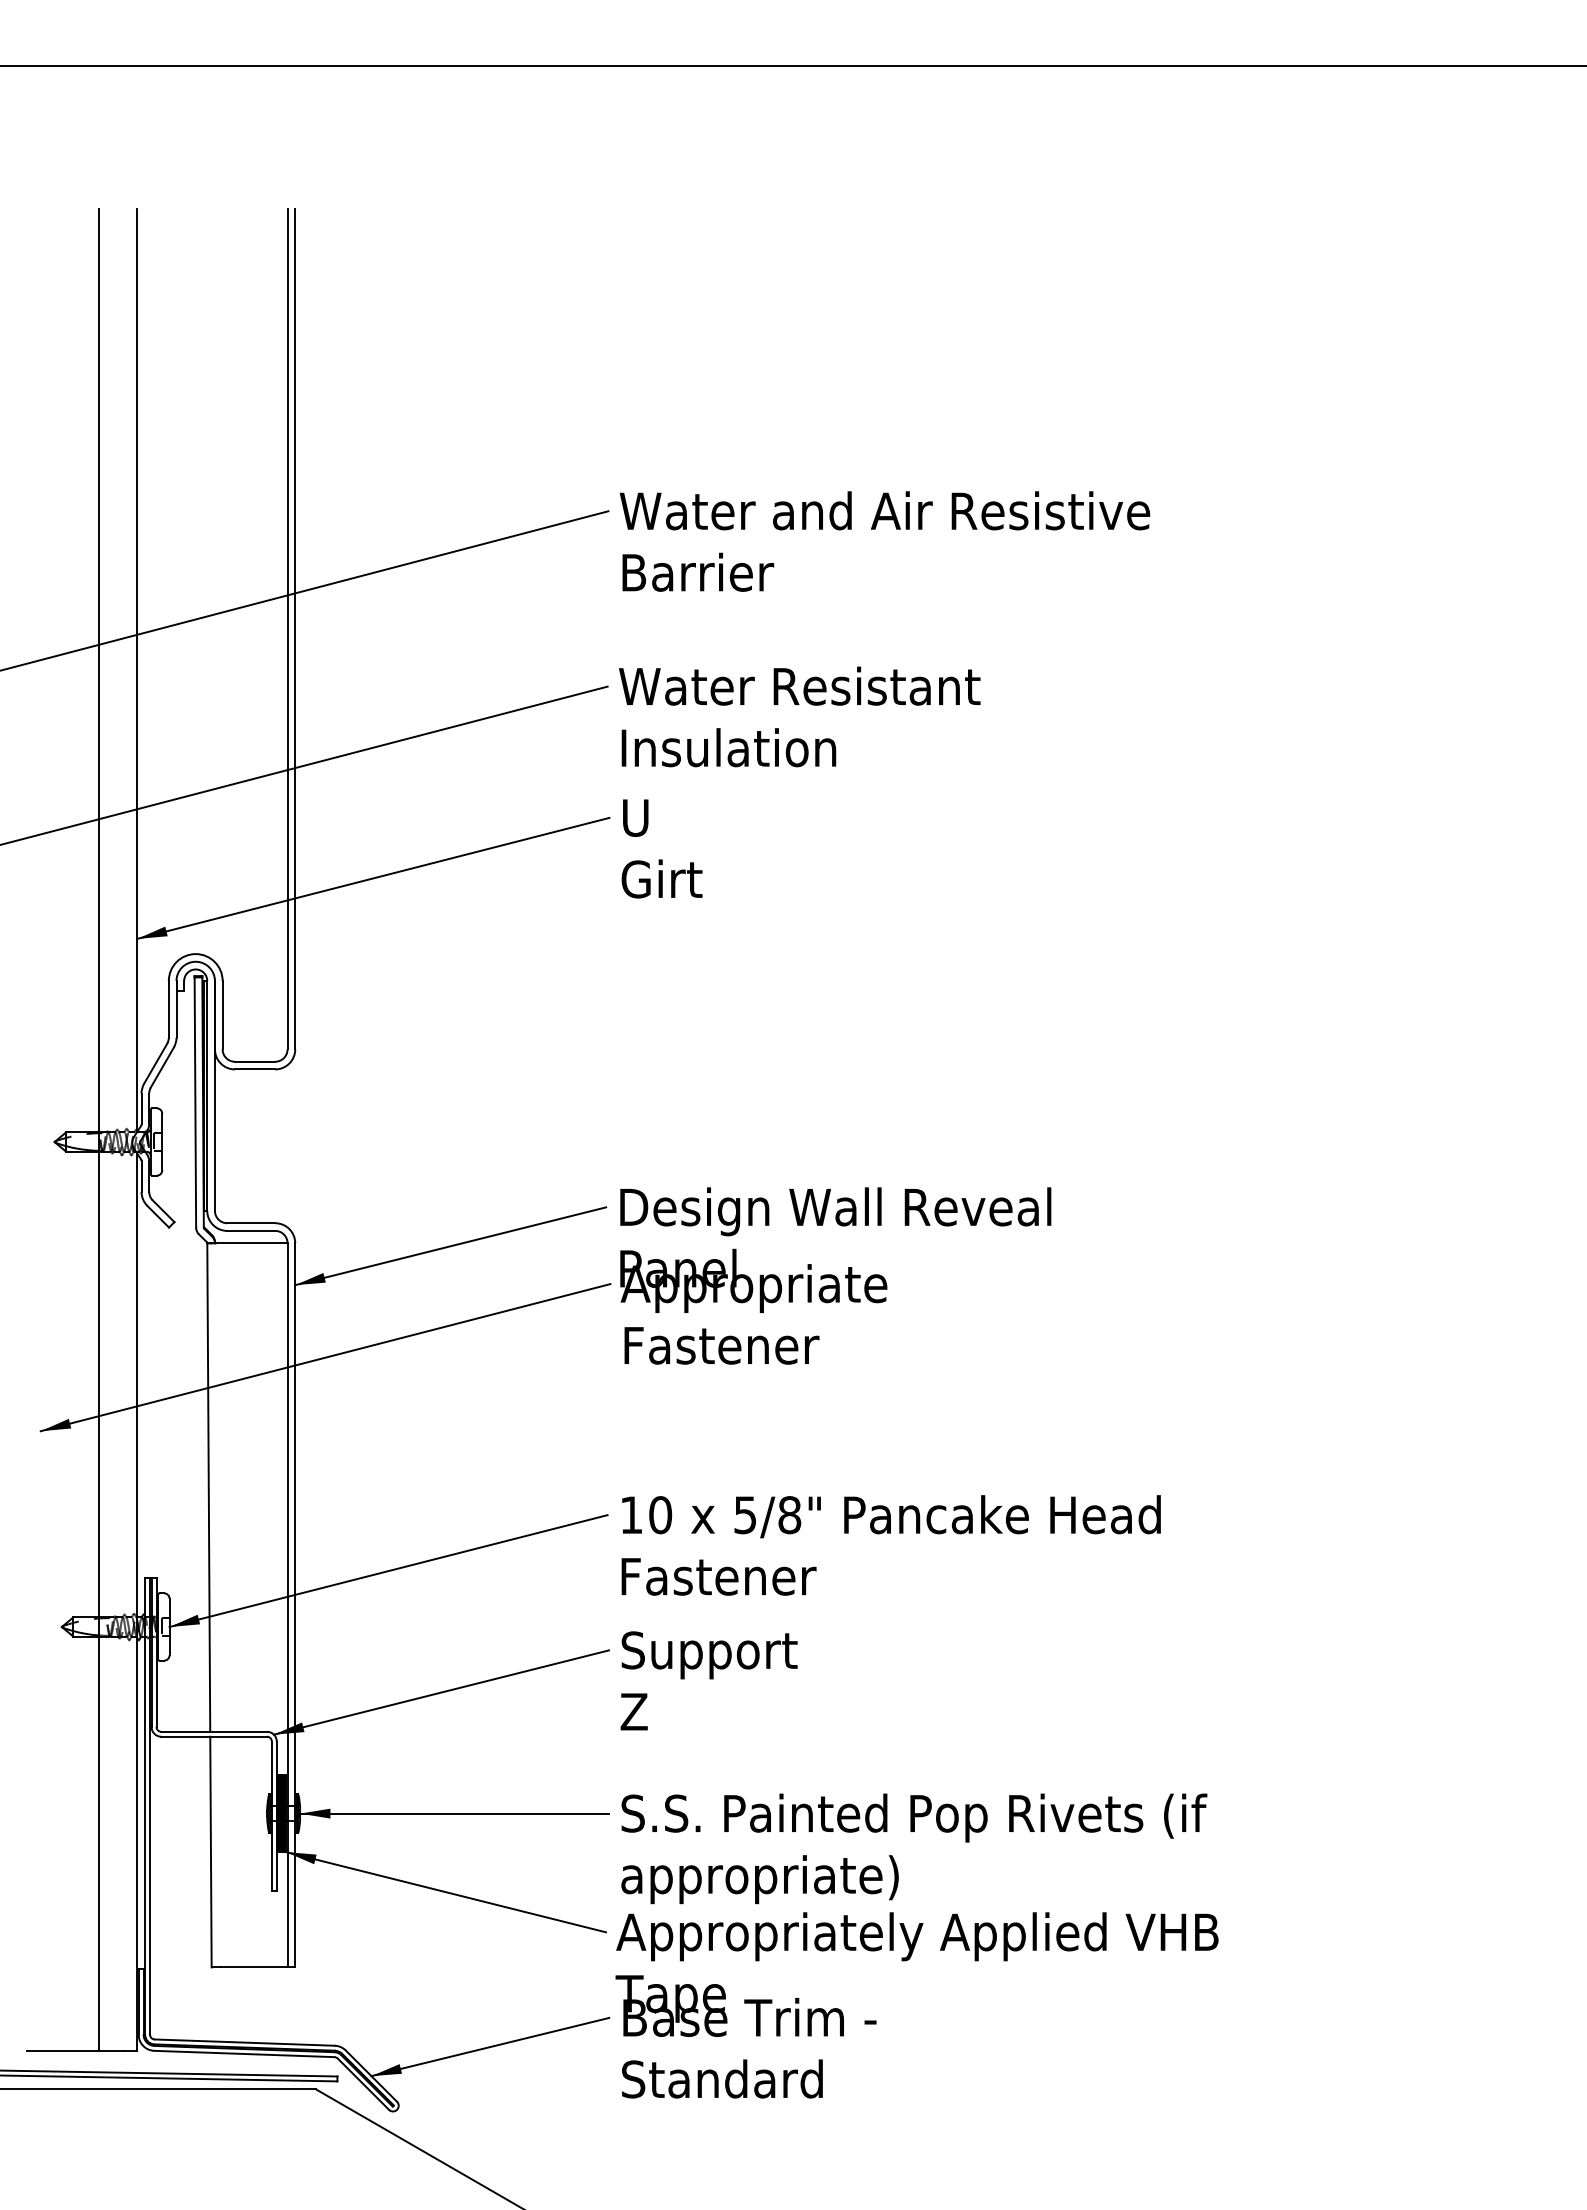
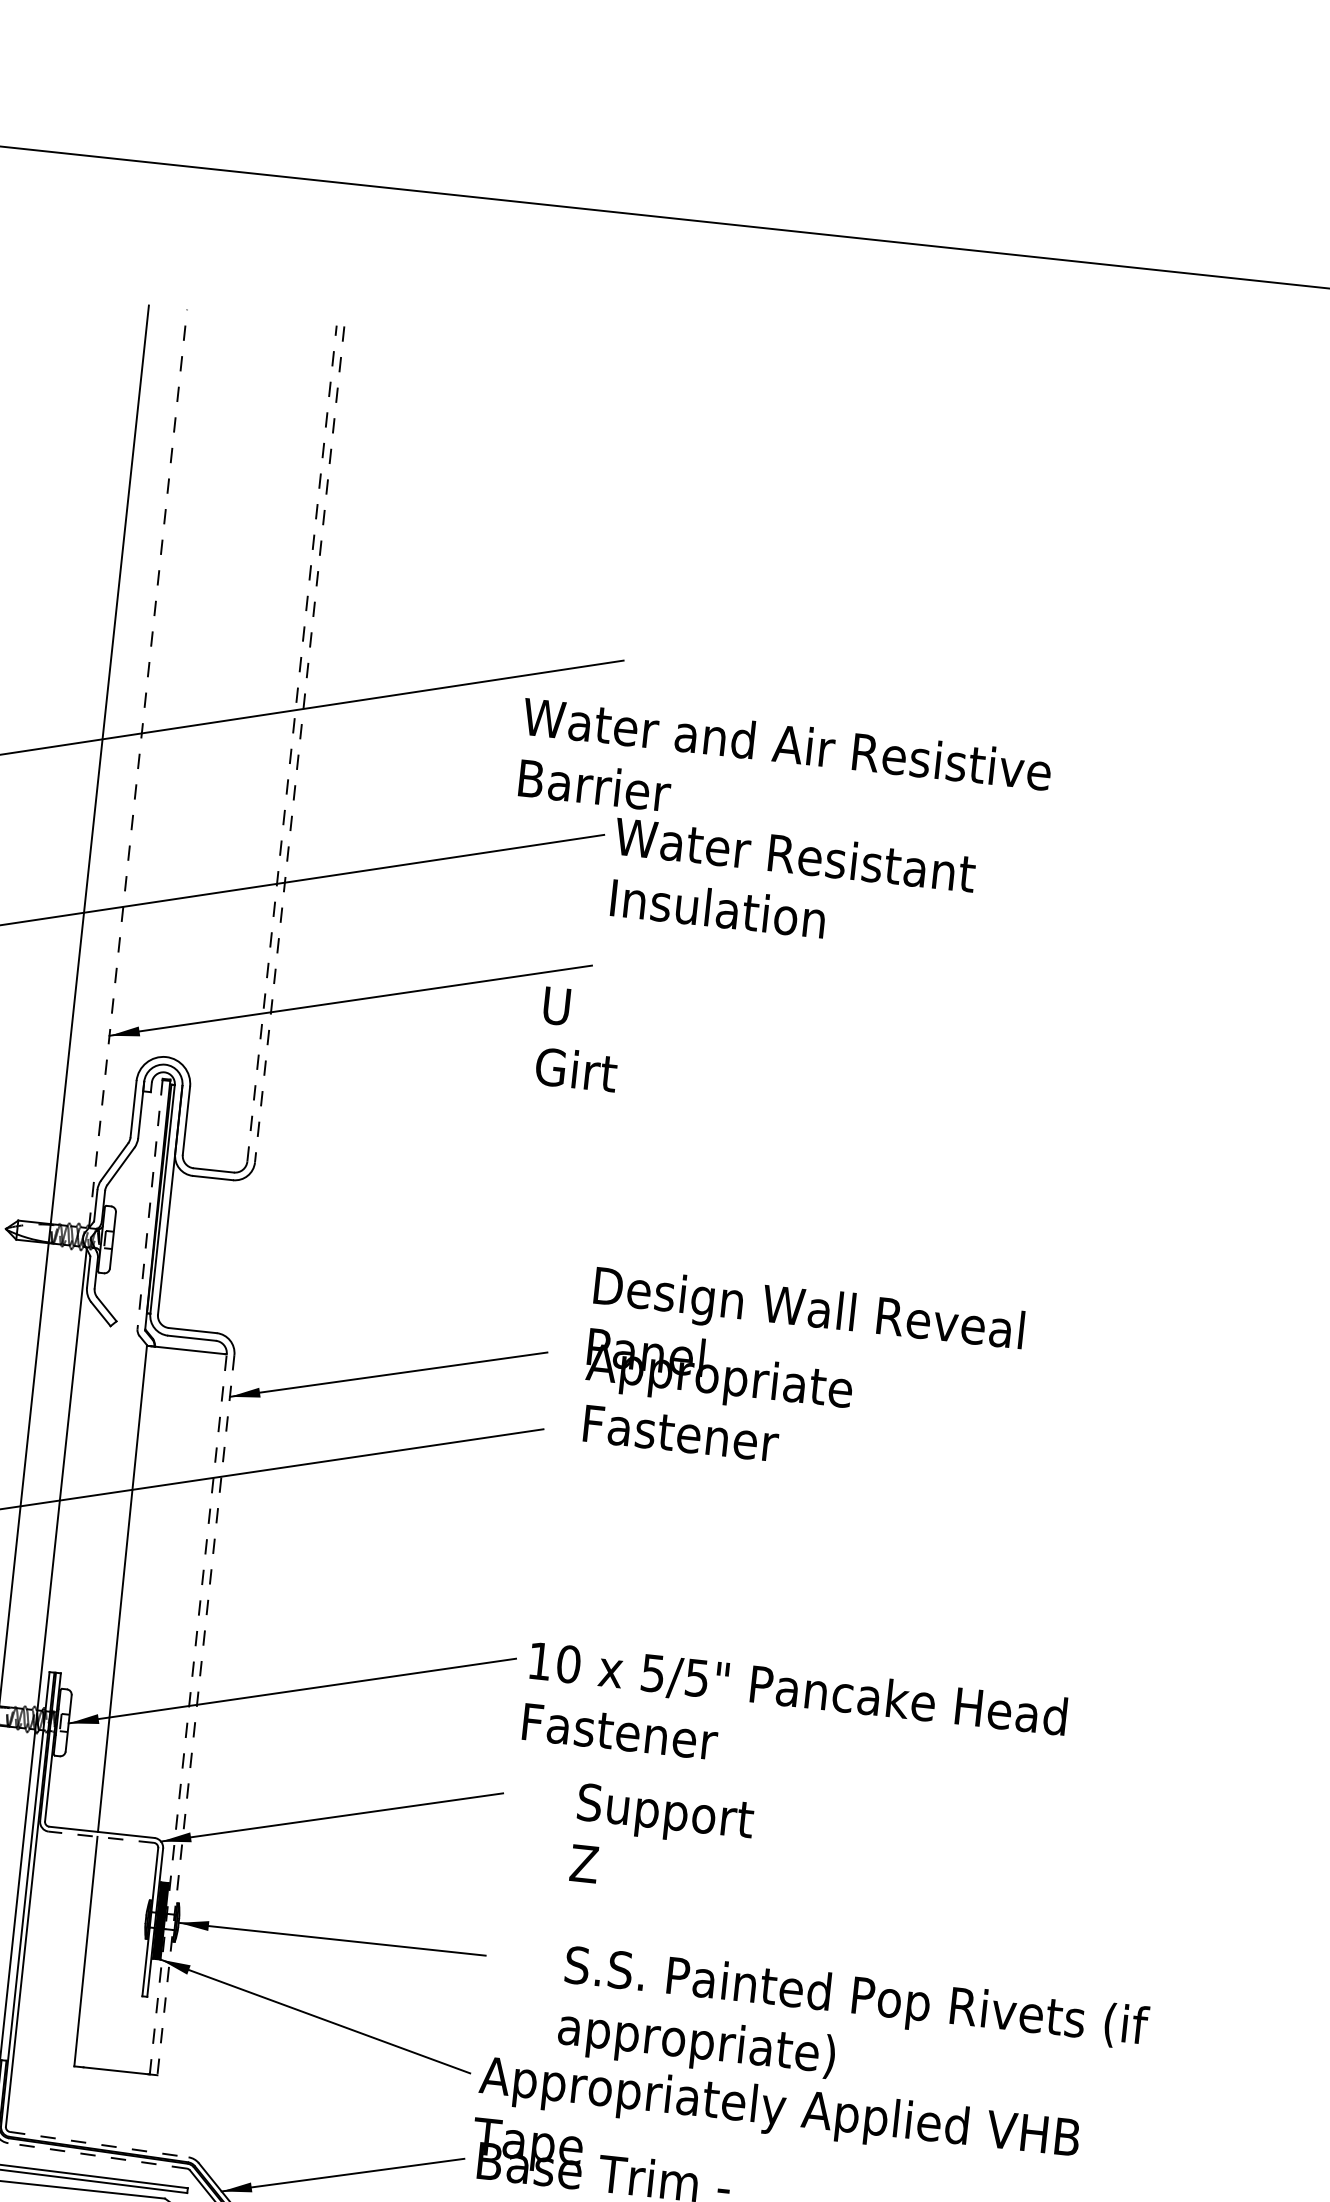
text: (884, 541) -> (783, 774), moved
line: (287, 628) -> (292, 743), solid -> dashed
line: (295, 629) -> (299, 744), solid -> dashed
line: (137, 670) -> (138, 768), solid -> dashed
text: (661, 848) -> (579, 1039), moved
line: (195, 1103) -> (150, 1205), solid -> dashed
text: (835, 1275) -> (801, 1375), moved
text: (789, 1515) -> (696, 1678), 5/8" -> 5/5"
line: (287, 1604) -> (188, 1713), solid -> dashed
line: (295, 1605) -> (196, 1715), solid -> dashed
text: (708, 1680) -> (661, 1840), moved
line: (214, 1736) -> (101, 1837), solid -> dashed
text: (914, 1848) -> (853, 2030), moved
line: (245, 2042) -> (100, 2144), solid -> dashed
line: (243, 2053) -> (96, 2155), solid -> dashed

